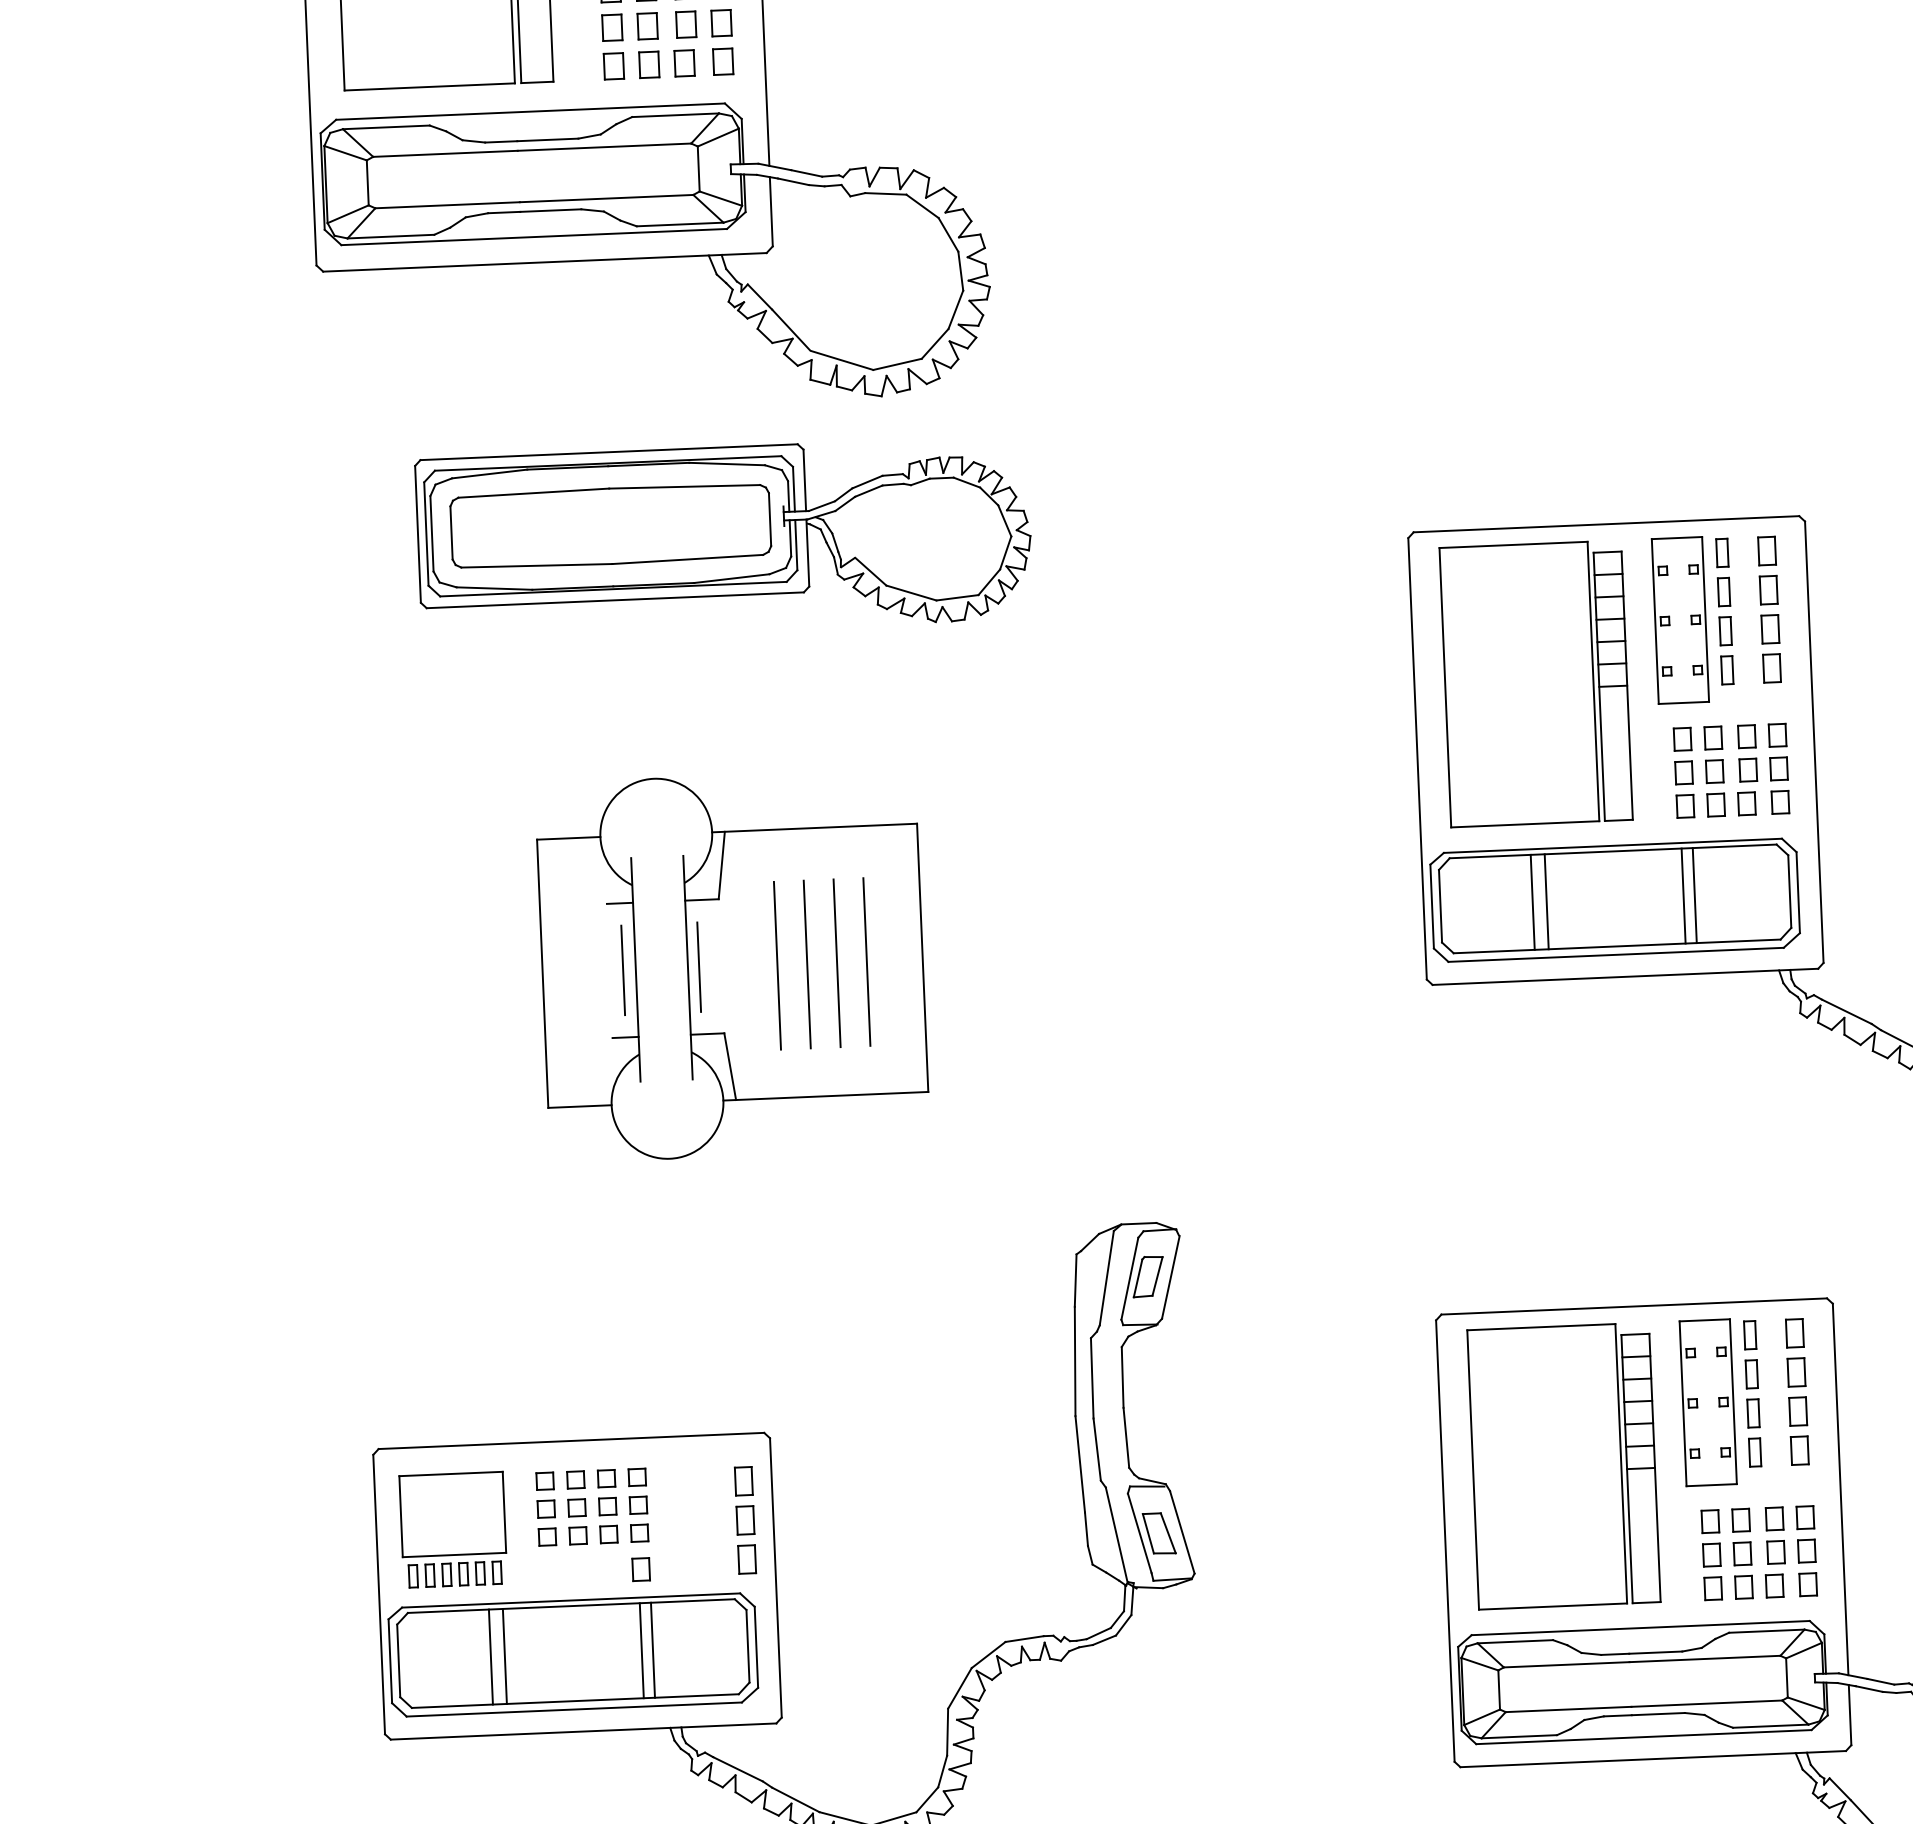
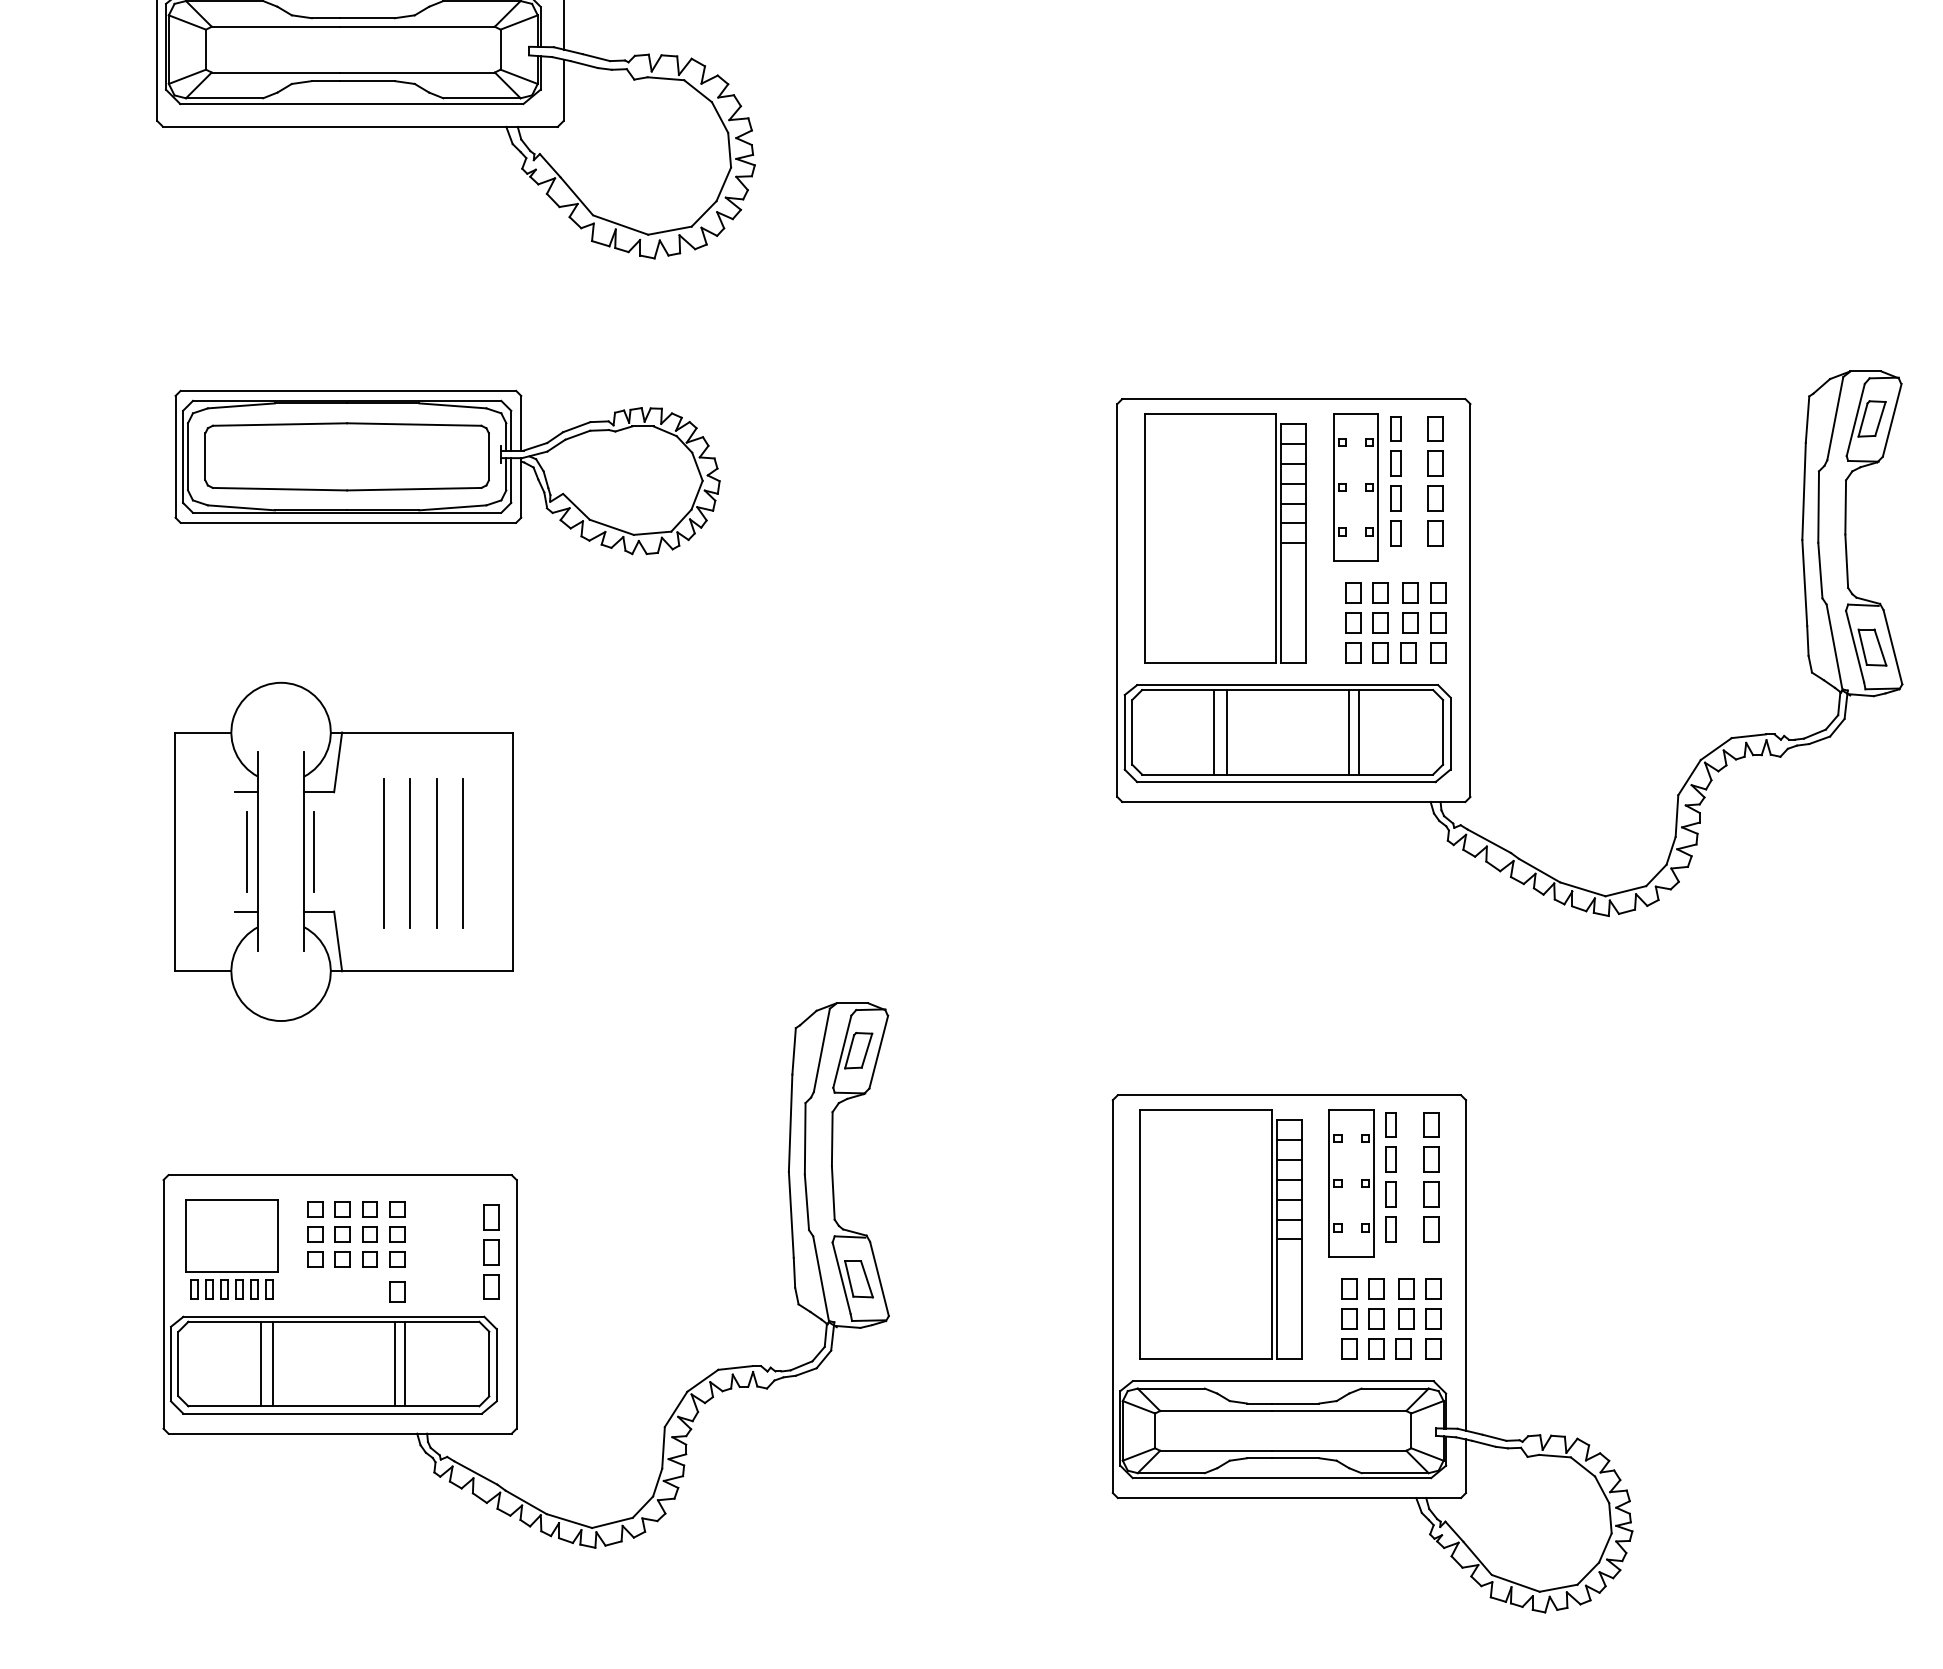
part: (724, 539) -> (447, 472), moved
part: (731, 965) -> (343, 851), moved

